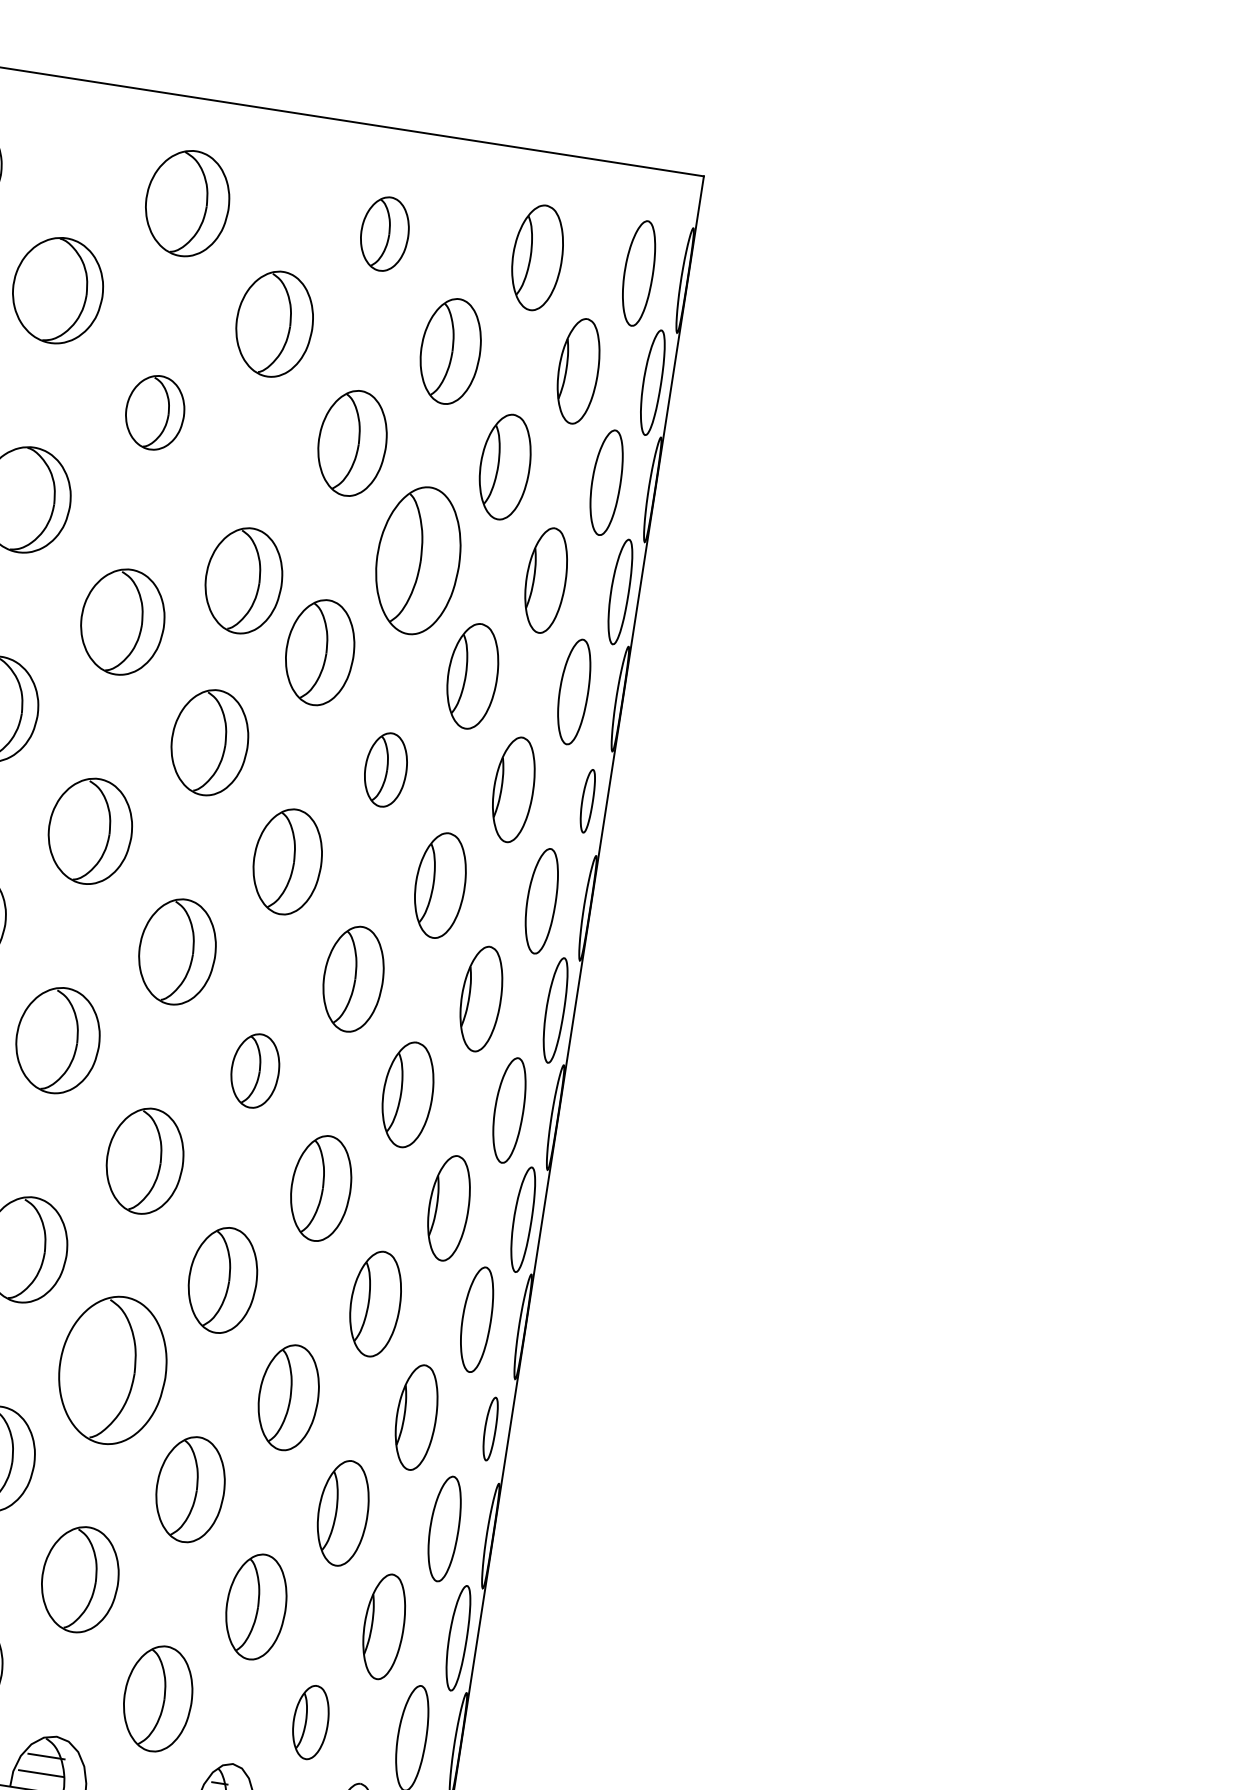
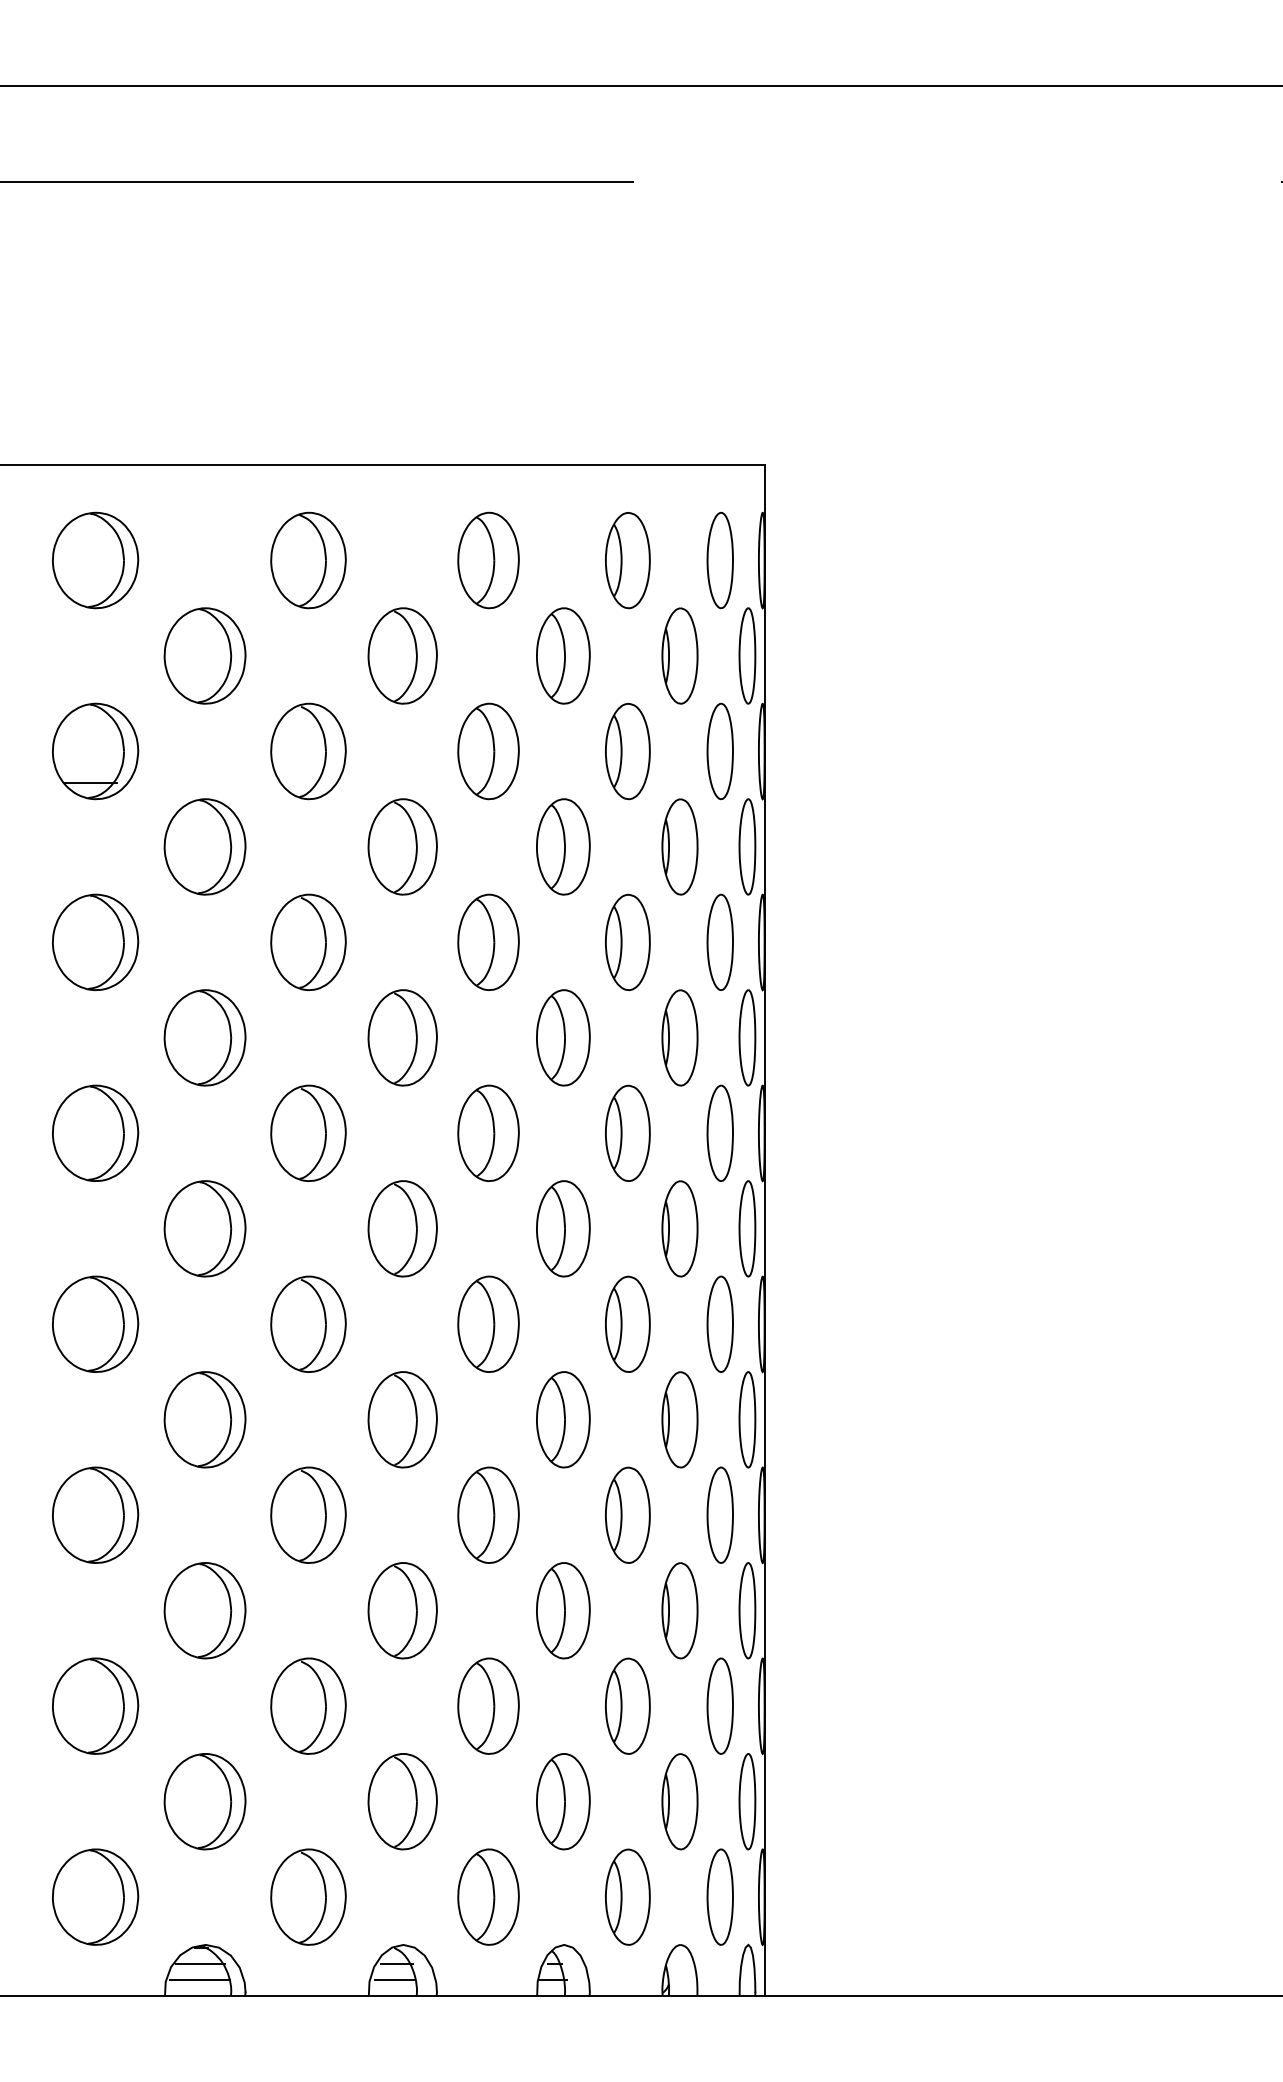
part: (384, 234) -> (488, 560), size x1.43
part: (155, 412) -> (308, 751), size x1.43
part: (418, 560) -> (563, 846), size x0.71
part: (243, 580) -> (402, 846), moved
part: (386, 769) -> (563, 1037), size x1.43
part: (587, 800) -> (747, 1037), size x1.67
part: (255, 1070) -> (488, 1323), size x1.43
part: (112, 1370) -> (402, 1610), size x0.71
part: (490, 1428) -> (747, 1610), size x1.67
part: (310, 1721) -> (627, 1896), size x1.43

